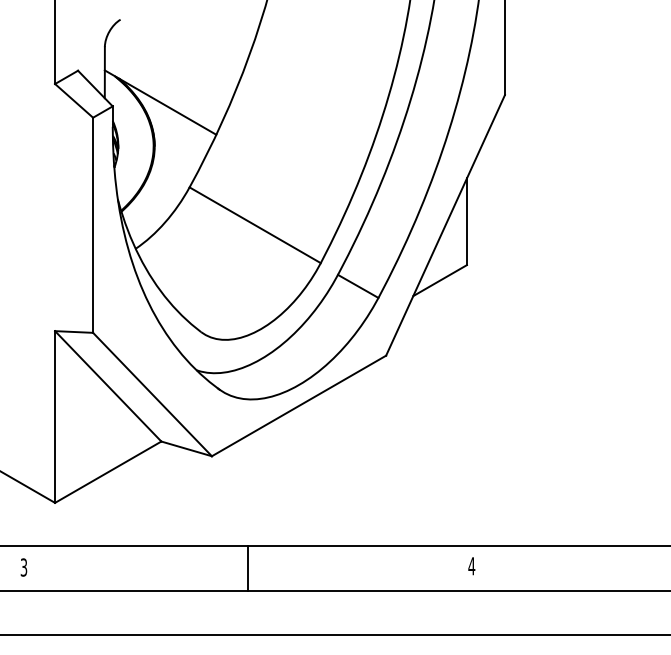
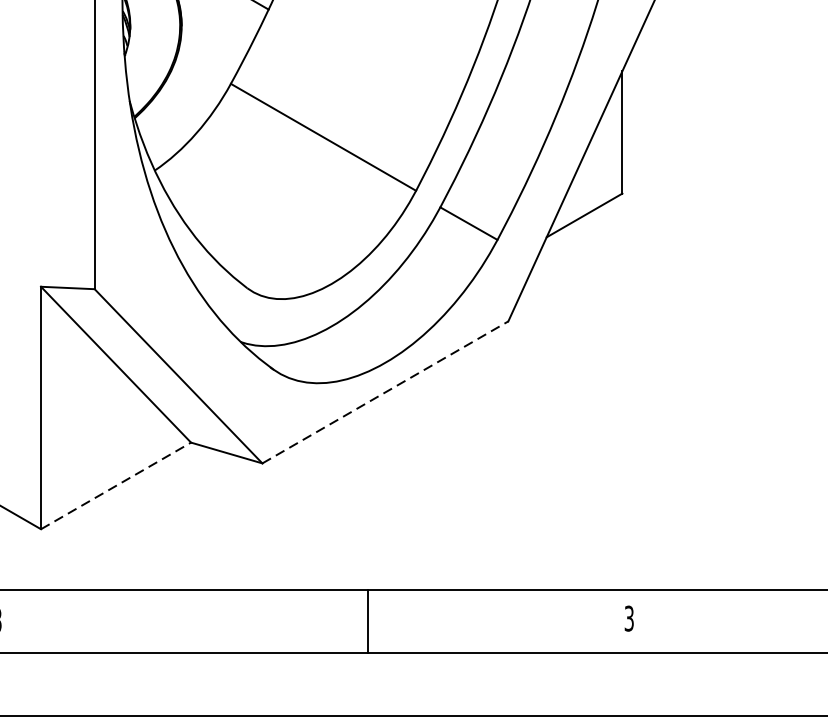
line: (299, 405) -> (386, 391), solid -> dashed
line: (108, 471) -> (116, 484), solid -> dashed
text: (471, 566) -> (628, 619), 4 -> 3
line: (247, 567) -> (367, 620), moved

